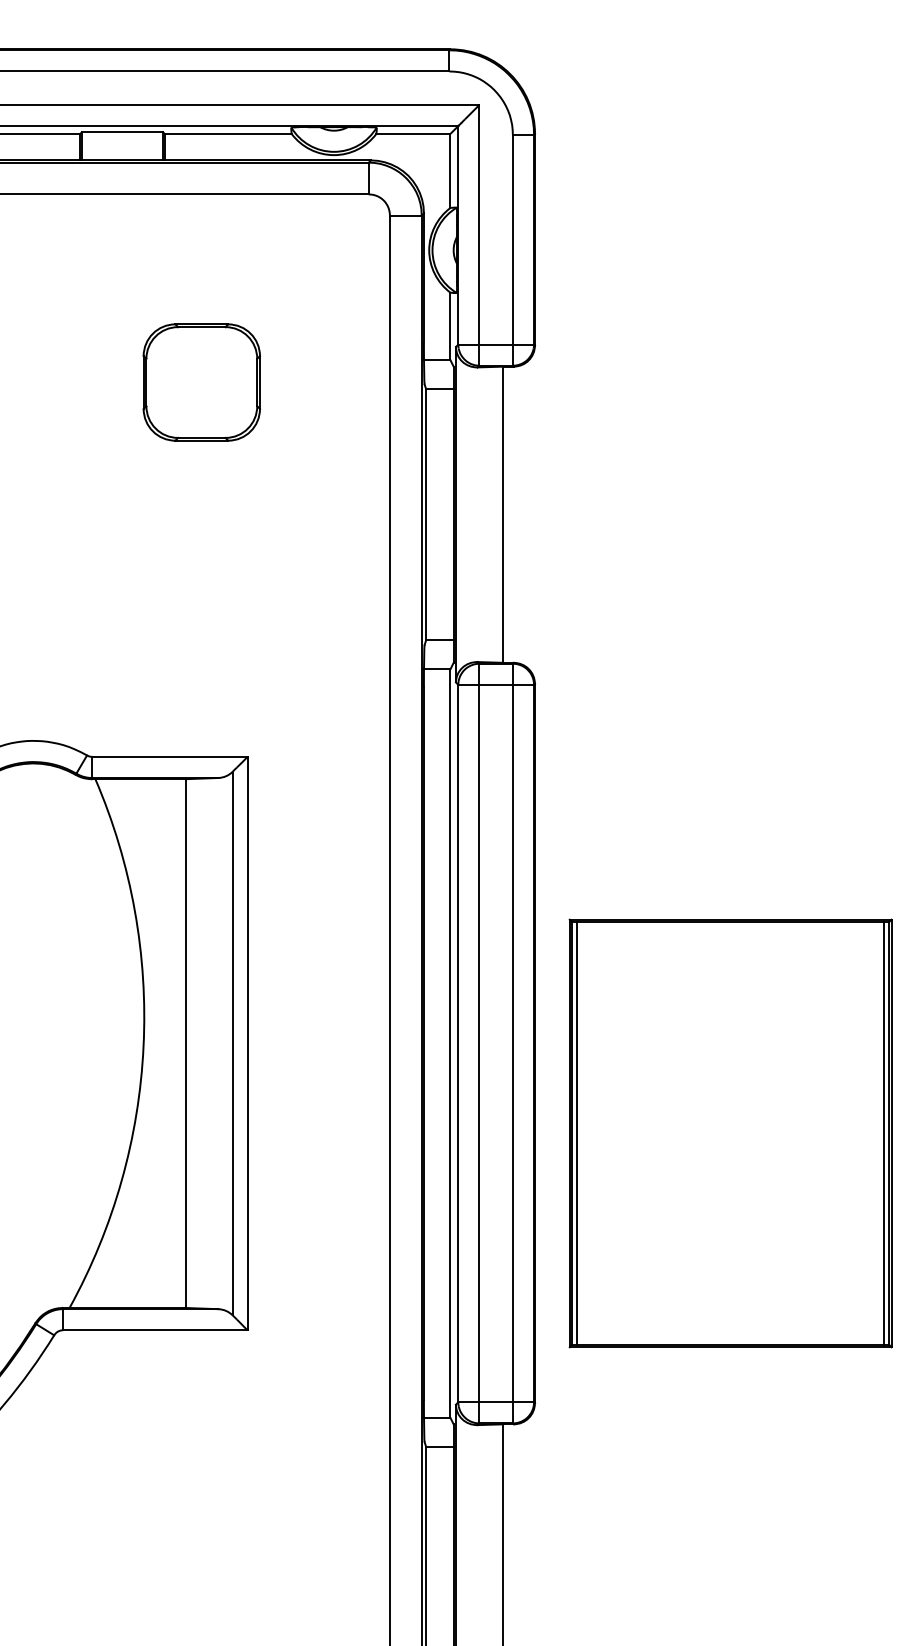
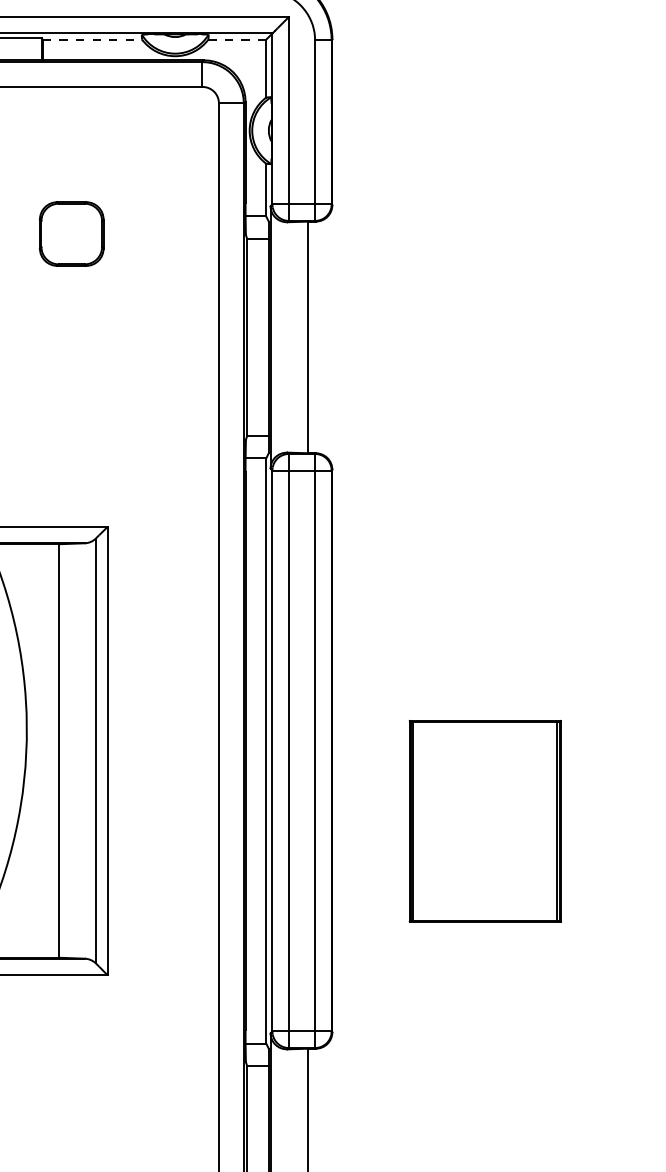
line: (228, 133) -> (92, 39), solid -> dashed
line: (413, 133) -> (237, 39), solid -> dashed
part: (201, 382) -> (71, 234), size x0.7
part: (730, 1133) -> (485, 821), size x0.6

